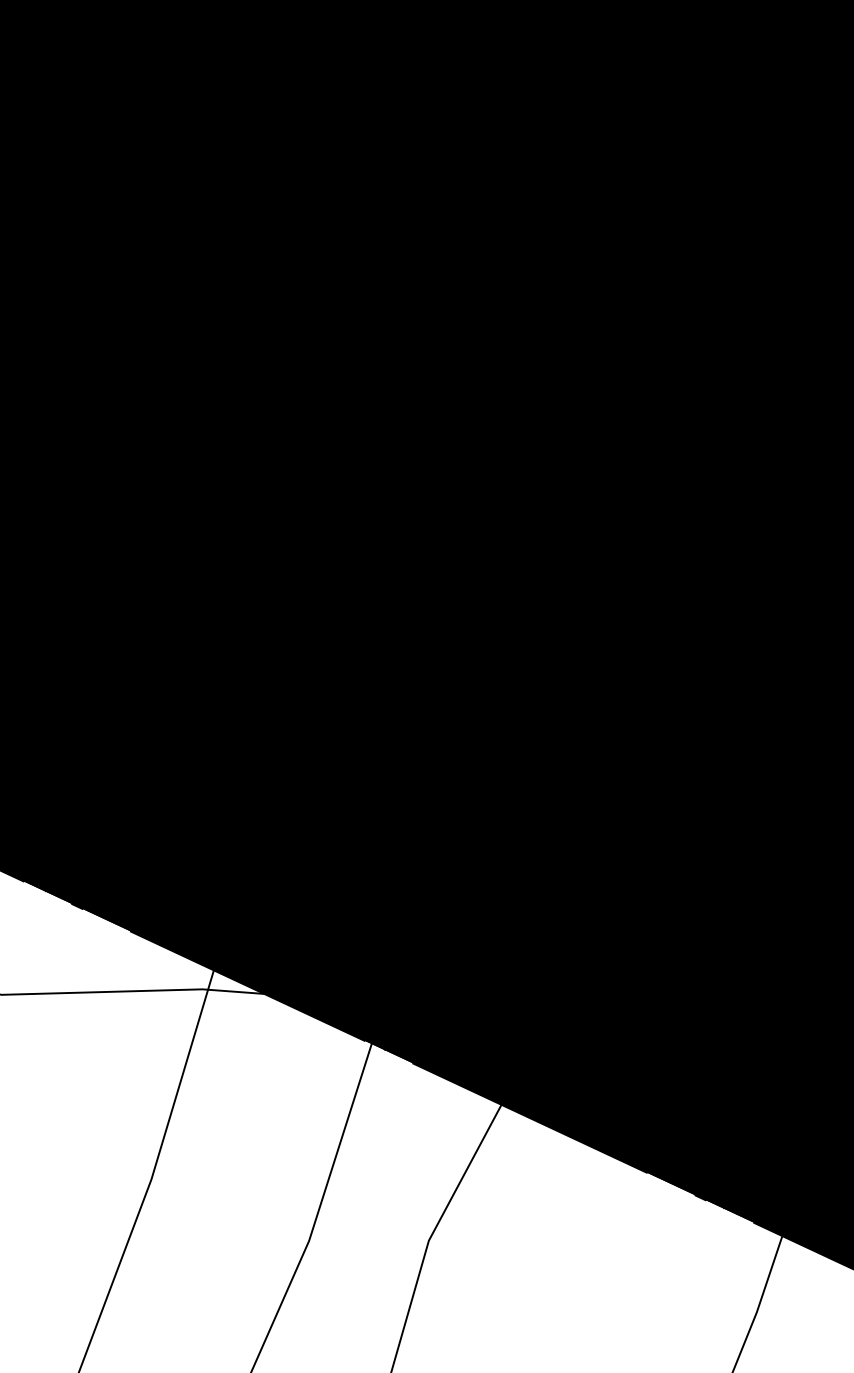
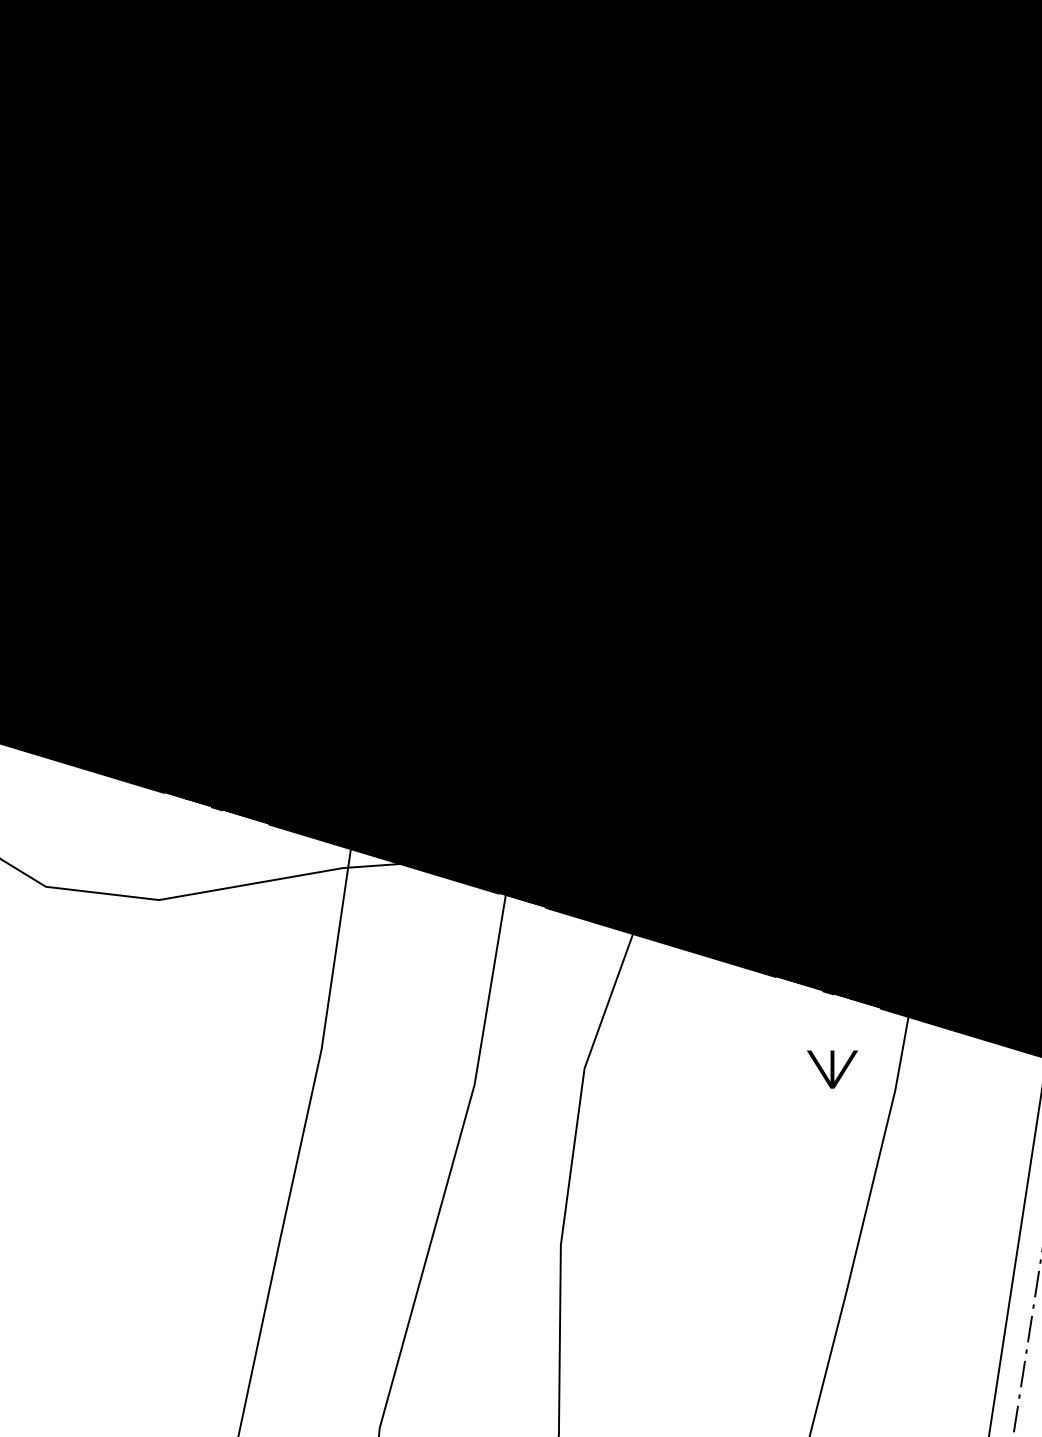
part: (693, 1280) -> (832, 1069), added

